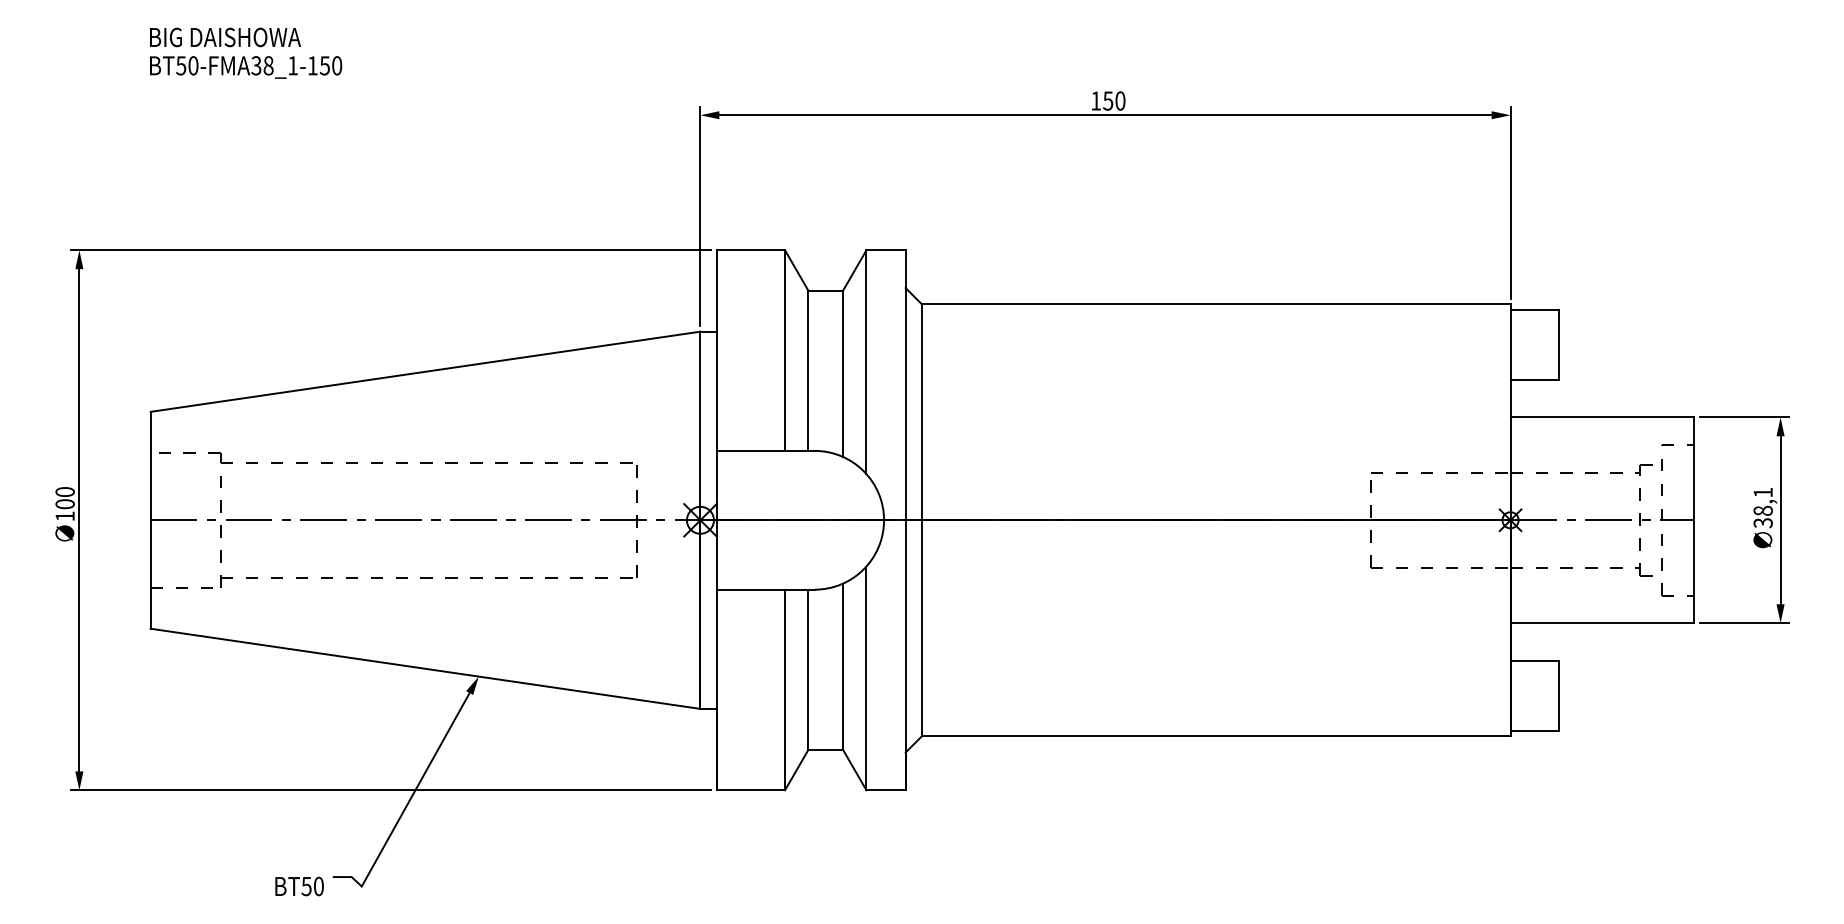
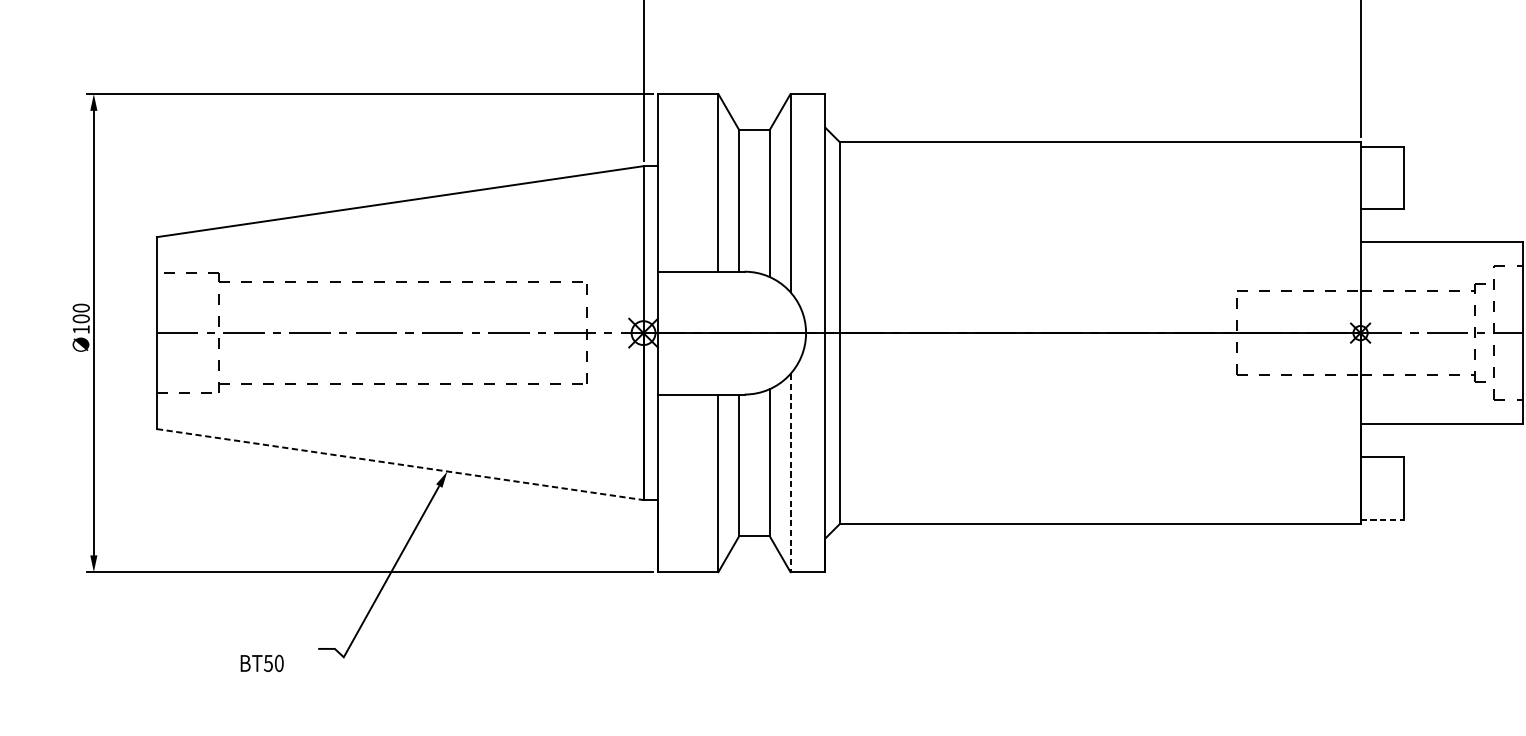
line: (425, 668) -> (400, 464), solid -> dashed
line: (866, 678) -> (790, 473), solid -> dashed
line: (1535, 730) -> (1382, 519), solid -> dashed
text: (299, 886) -> (262, 663), moved

